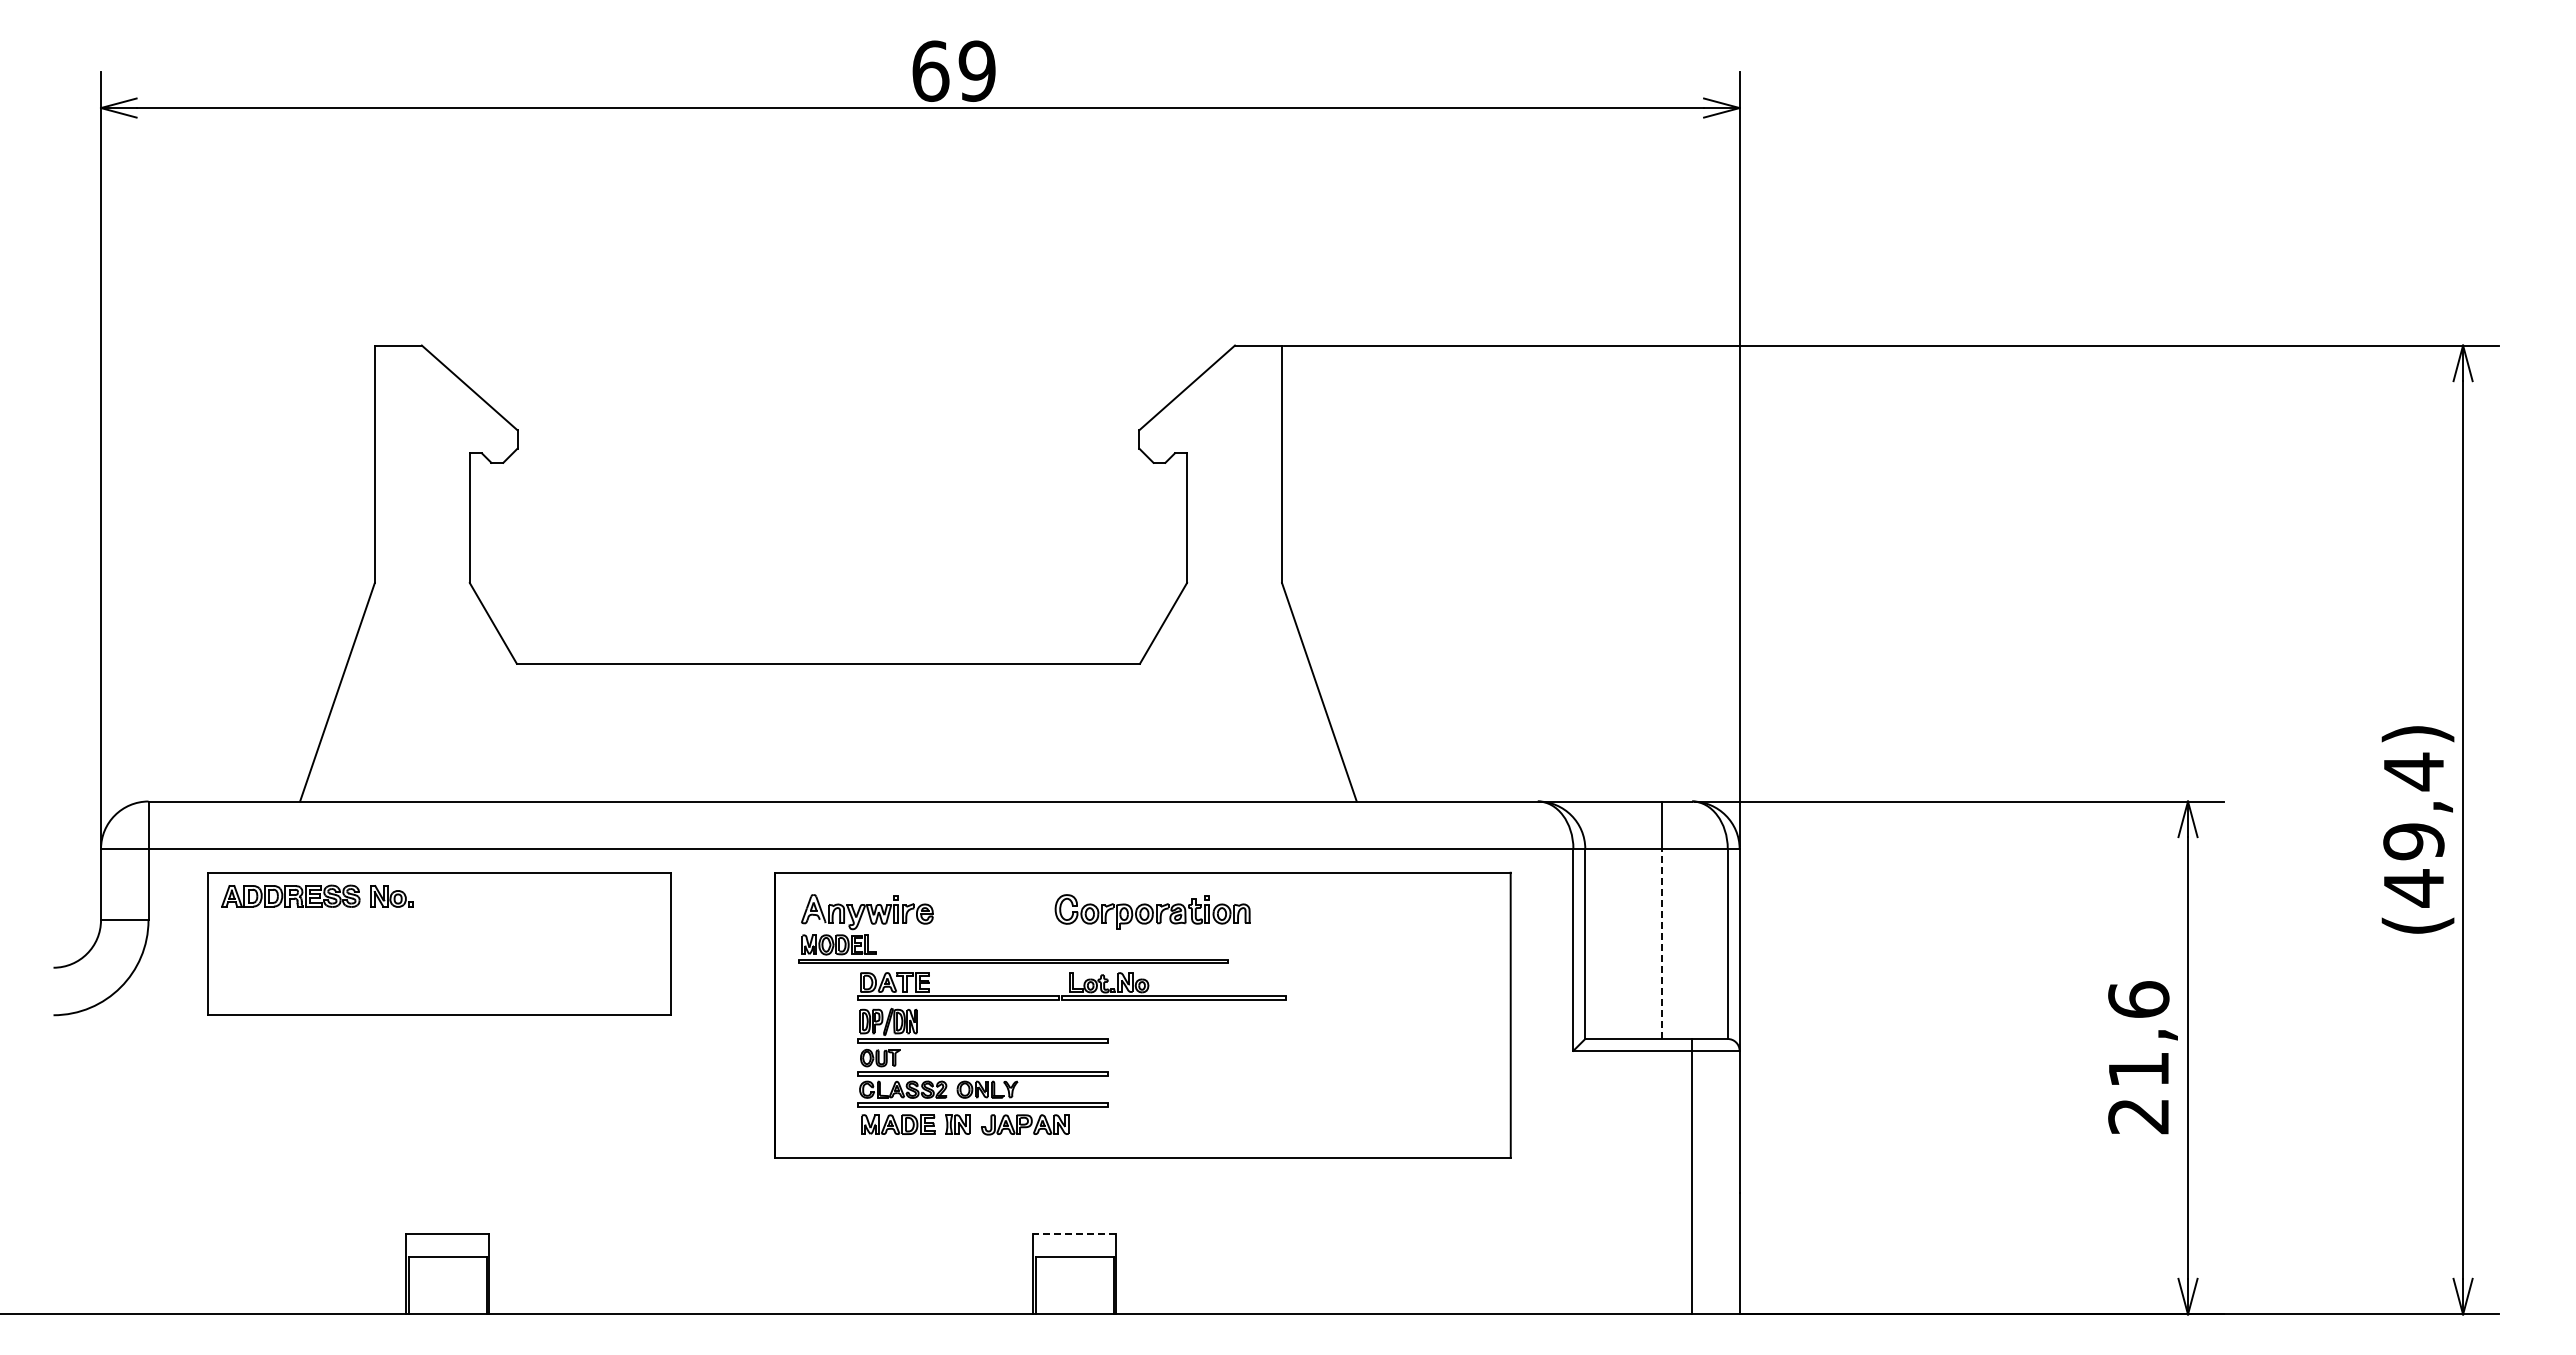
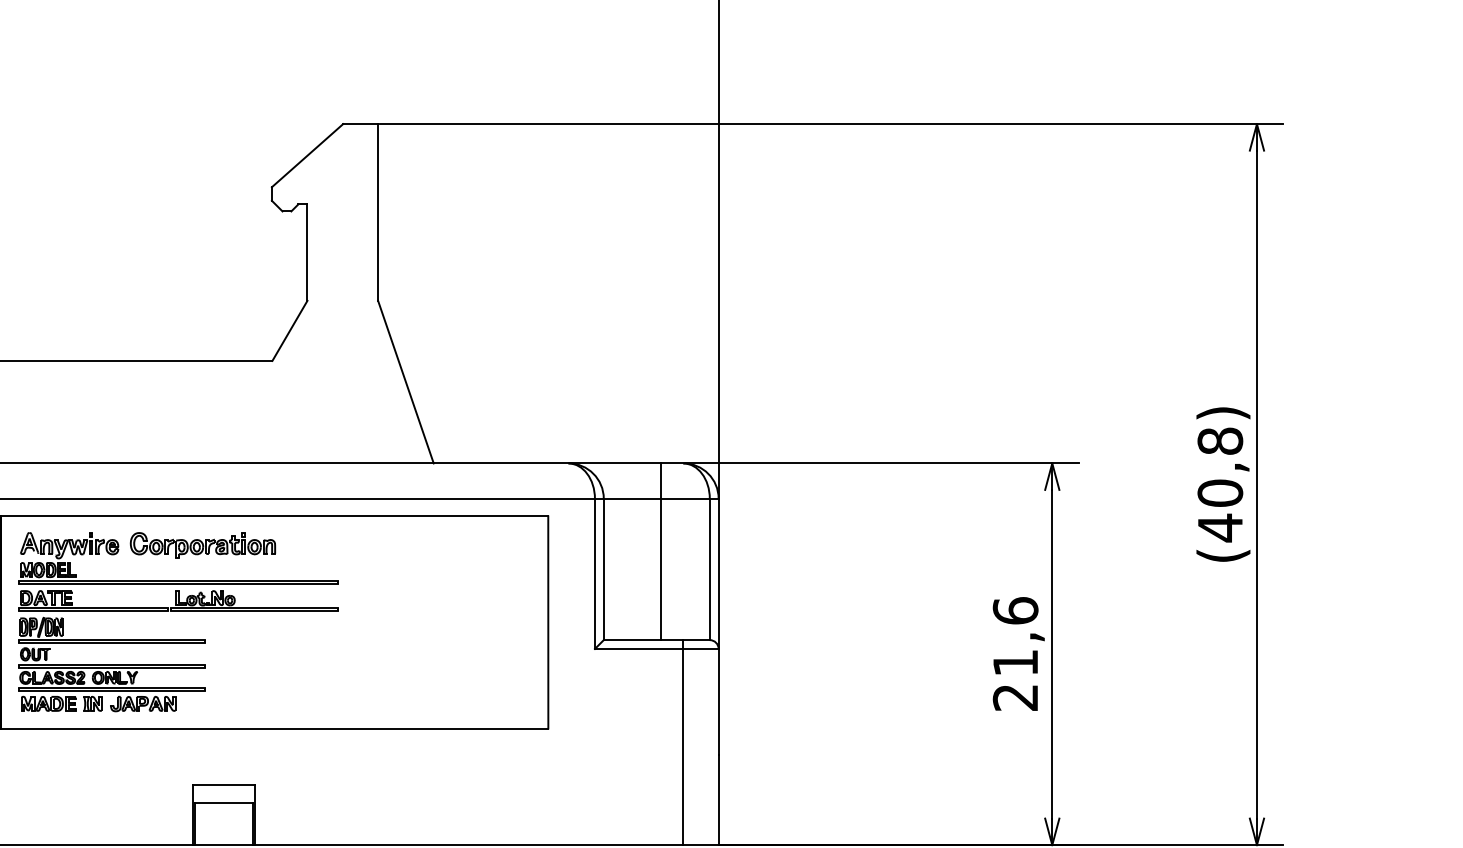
text: (2413, 806) -> (1220, 467), (49,4) -> (40,8)
part: (1152, 911) -> (202, 545), moved
line: (1662, 944) -> (661, 569), dashed -> solid
part: (1071, 1043) -> (177, 643), moved
line: (1074, 1233) -> (223, 784), dashed -> solid

